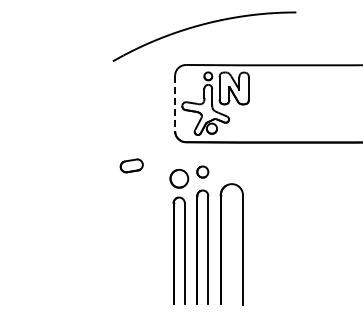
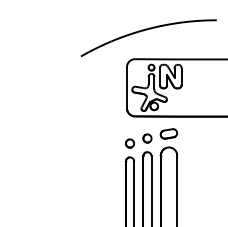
line: (175, 103) -> (127, 87), dashed -> solid
part: (131, 165) -> (168, 133), moved
part: (178, 178) -> (129, 143), size x0.62

